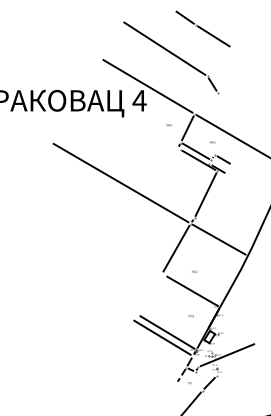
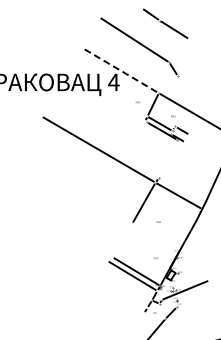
line: (147, 86) -> (120, 70), solid -> dashed
line: (205, 193) -> (167, 158), removed
line: (191, 291) -> (156, 238), removed

